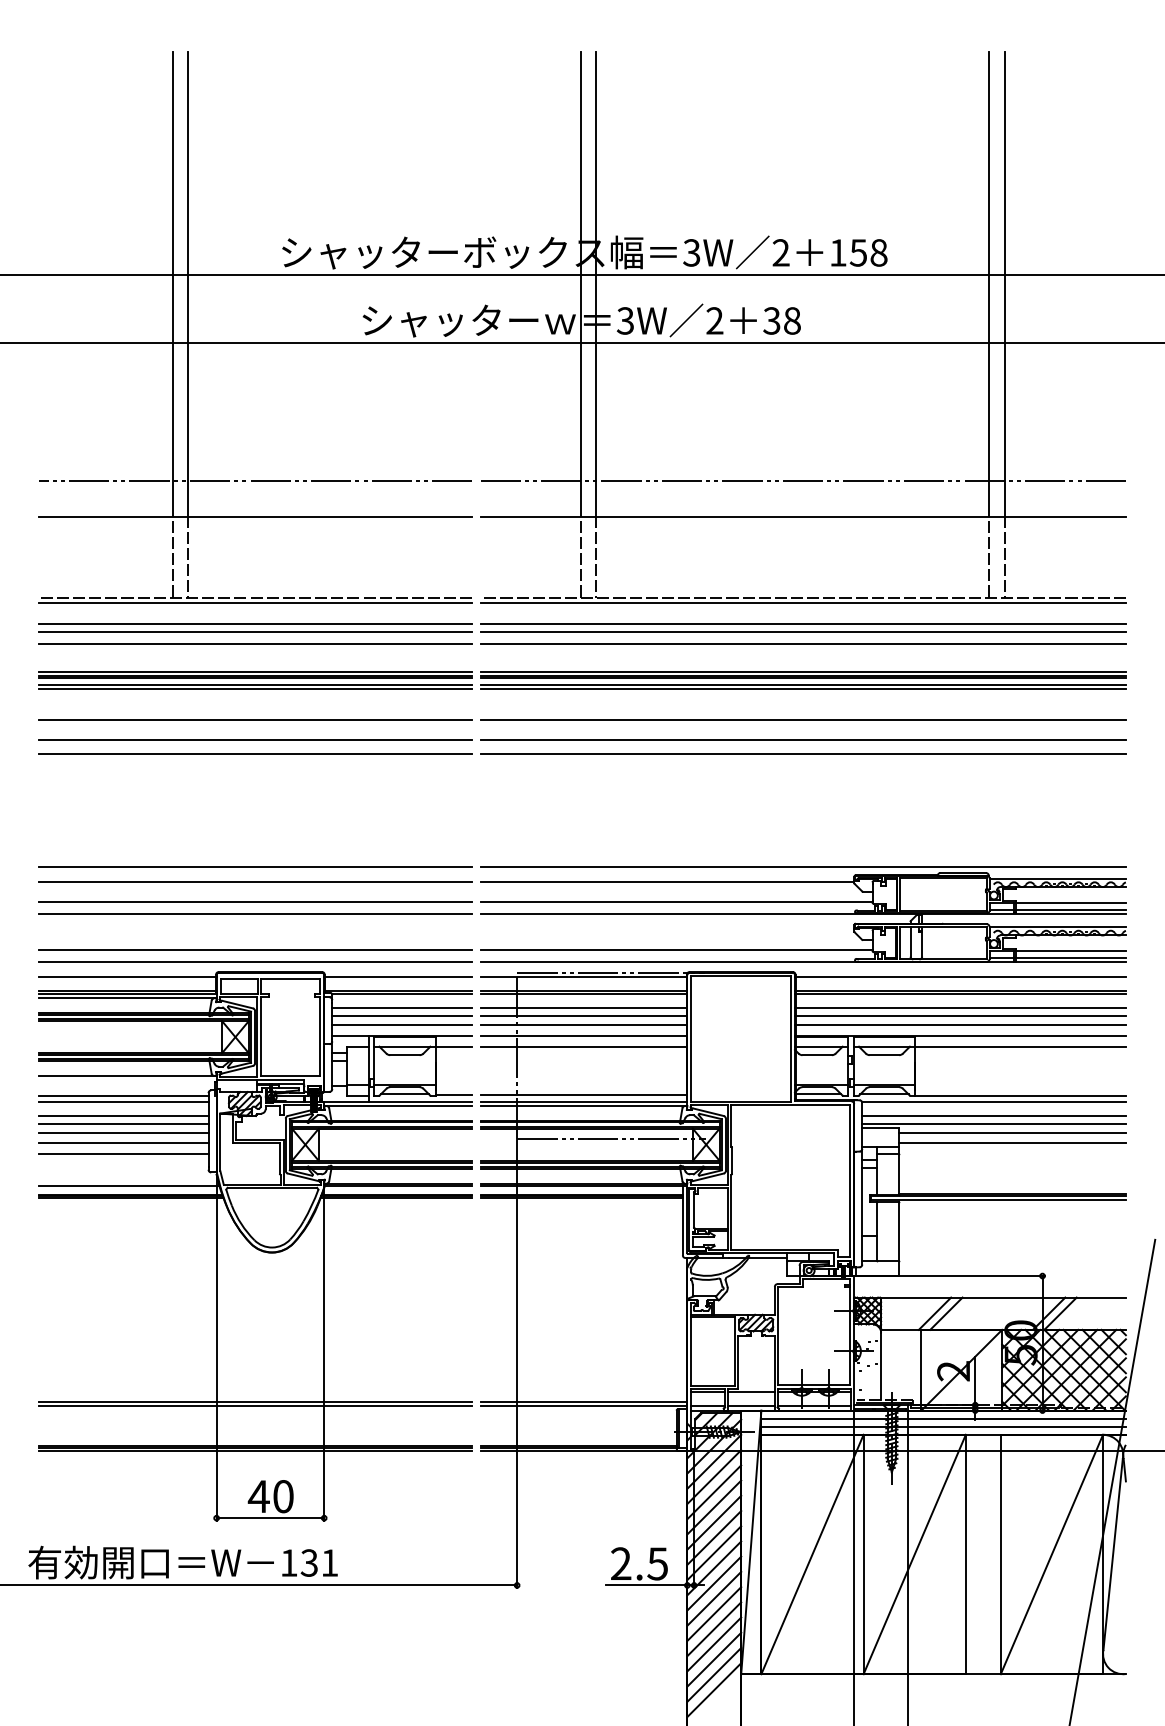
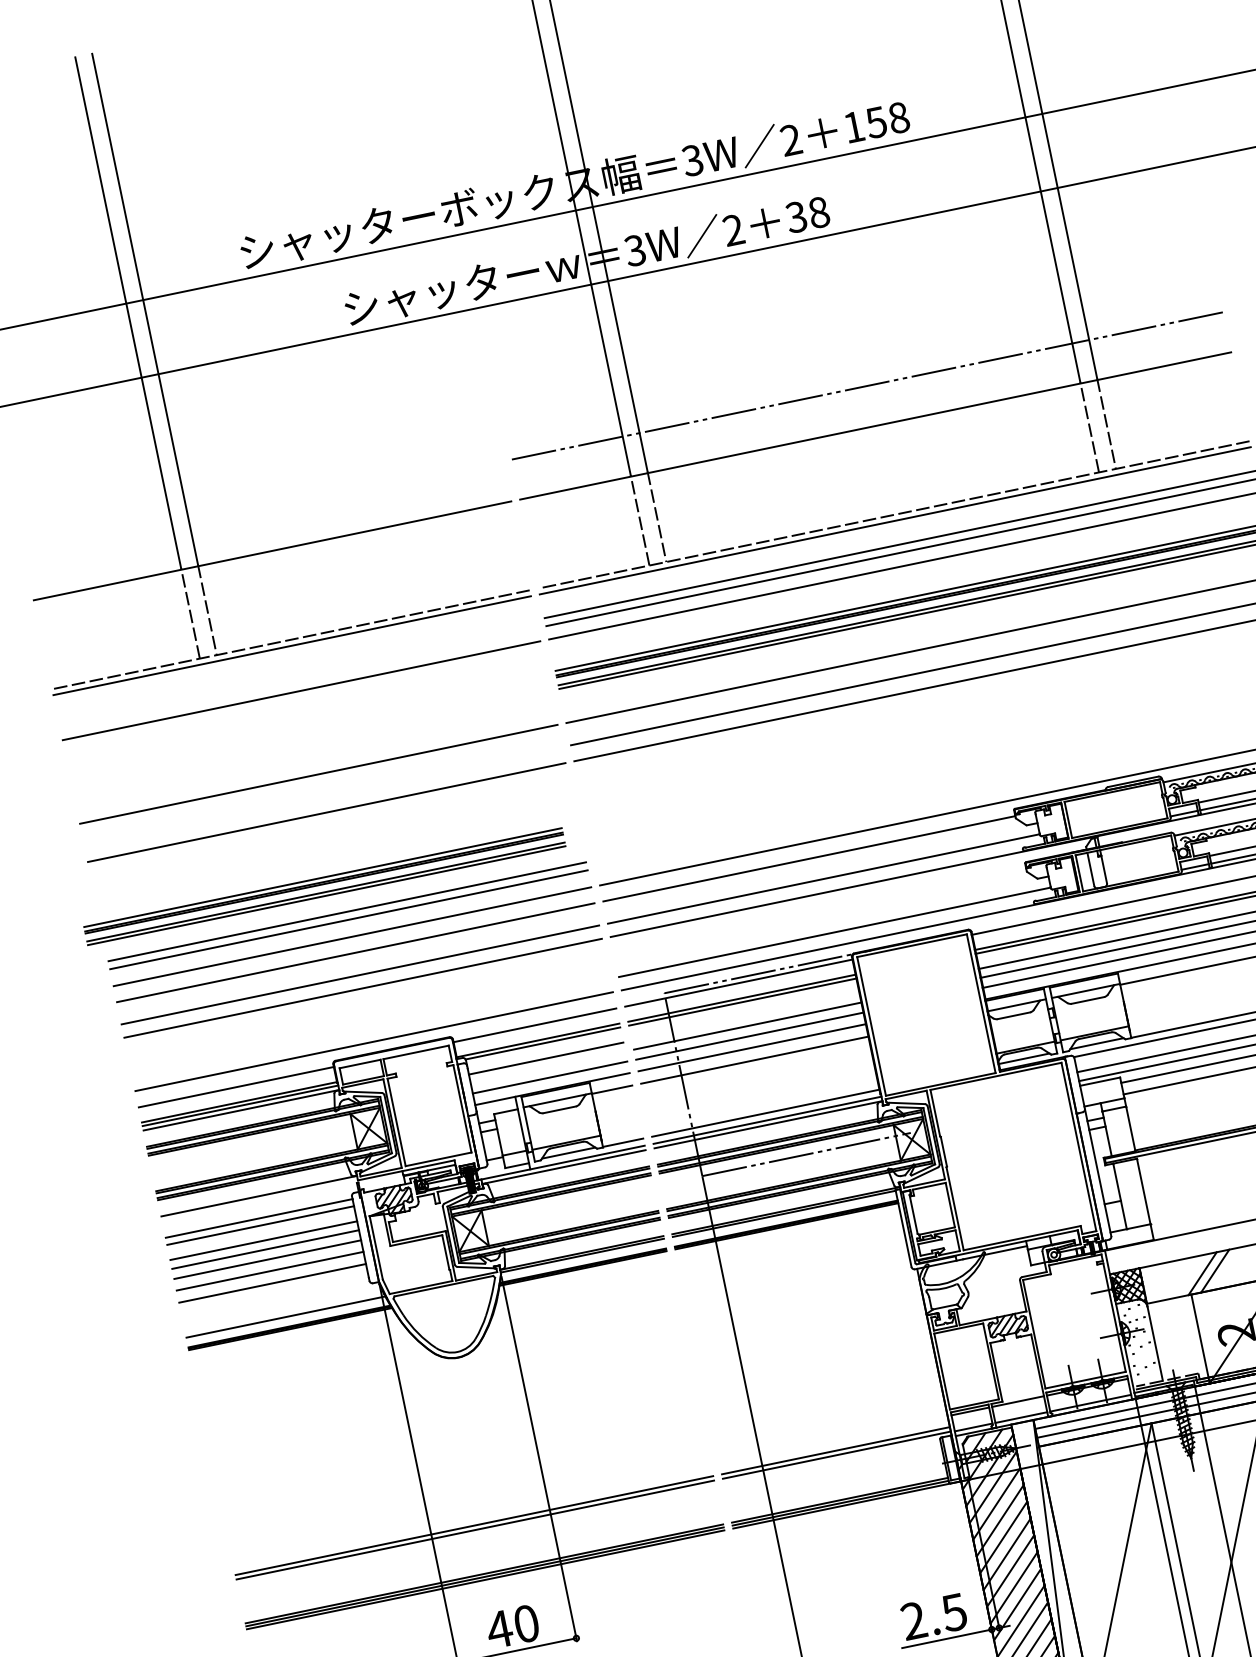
line: (255, 480) -> (263, 510), removed
part: (255, 627) -> (347, 915), moved
part: (255, 680) -> (324, 886), moved
line: (255, 739) -> (323, 796), removed
line: (255, 949) -> (370, 1027), removed
line: (583, 1008) -> (745, 1017), removed
line: (402, 1016) -> (548, 1067), removed

